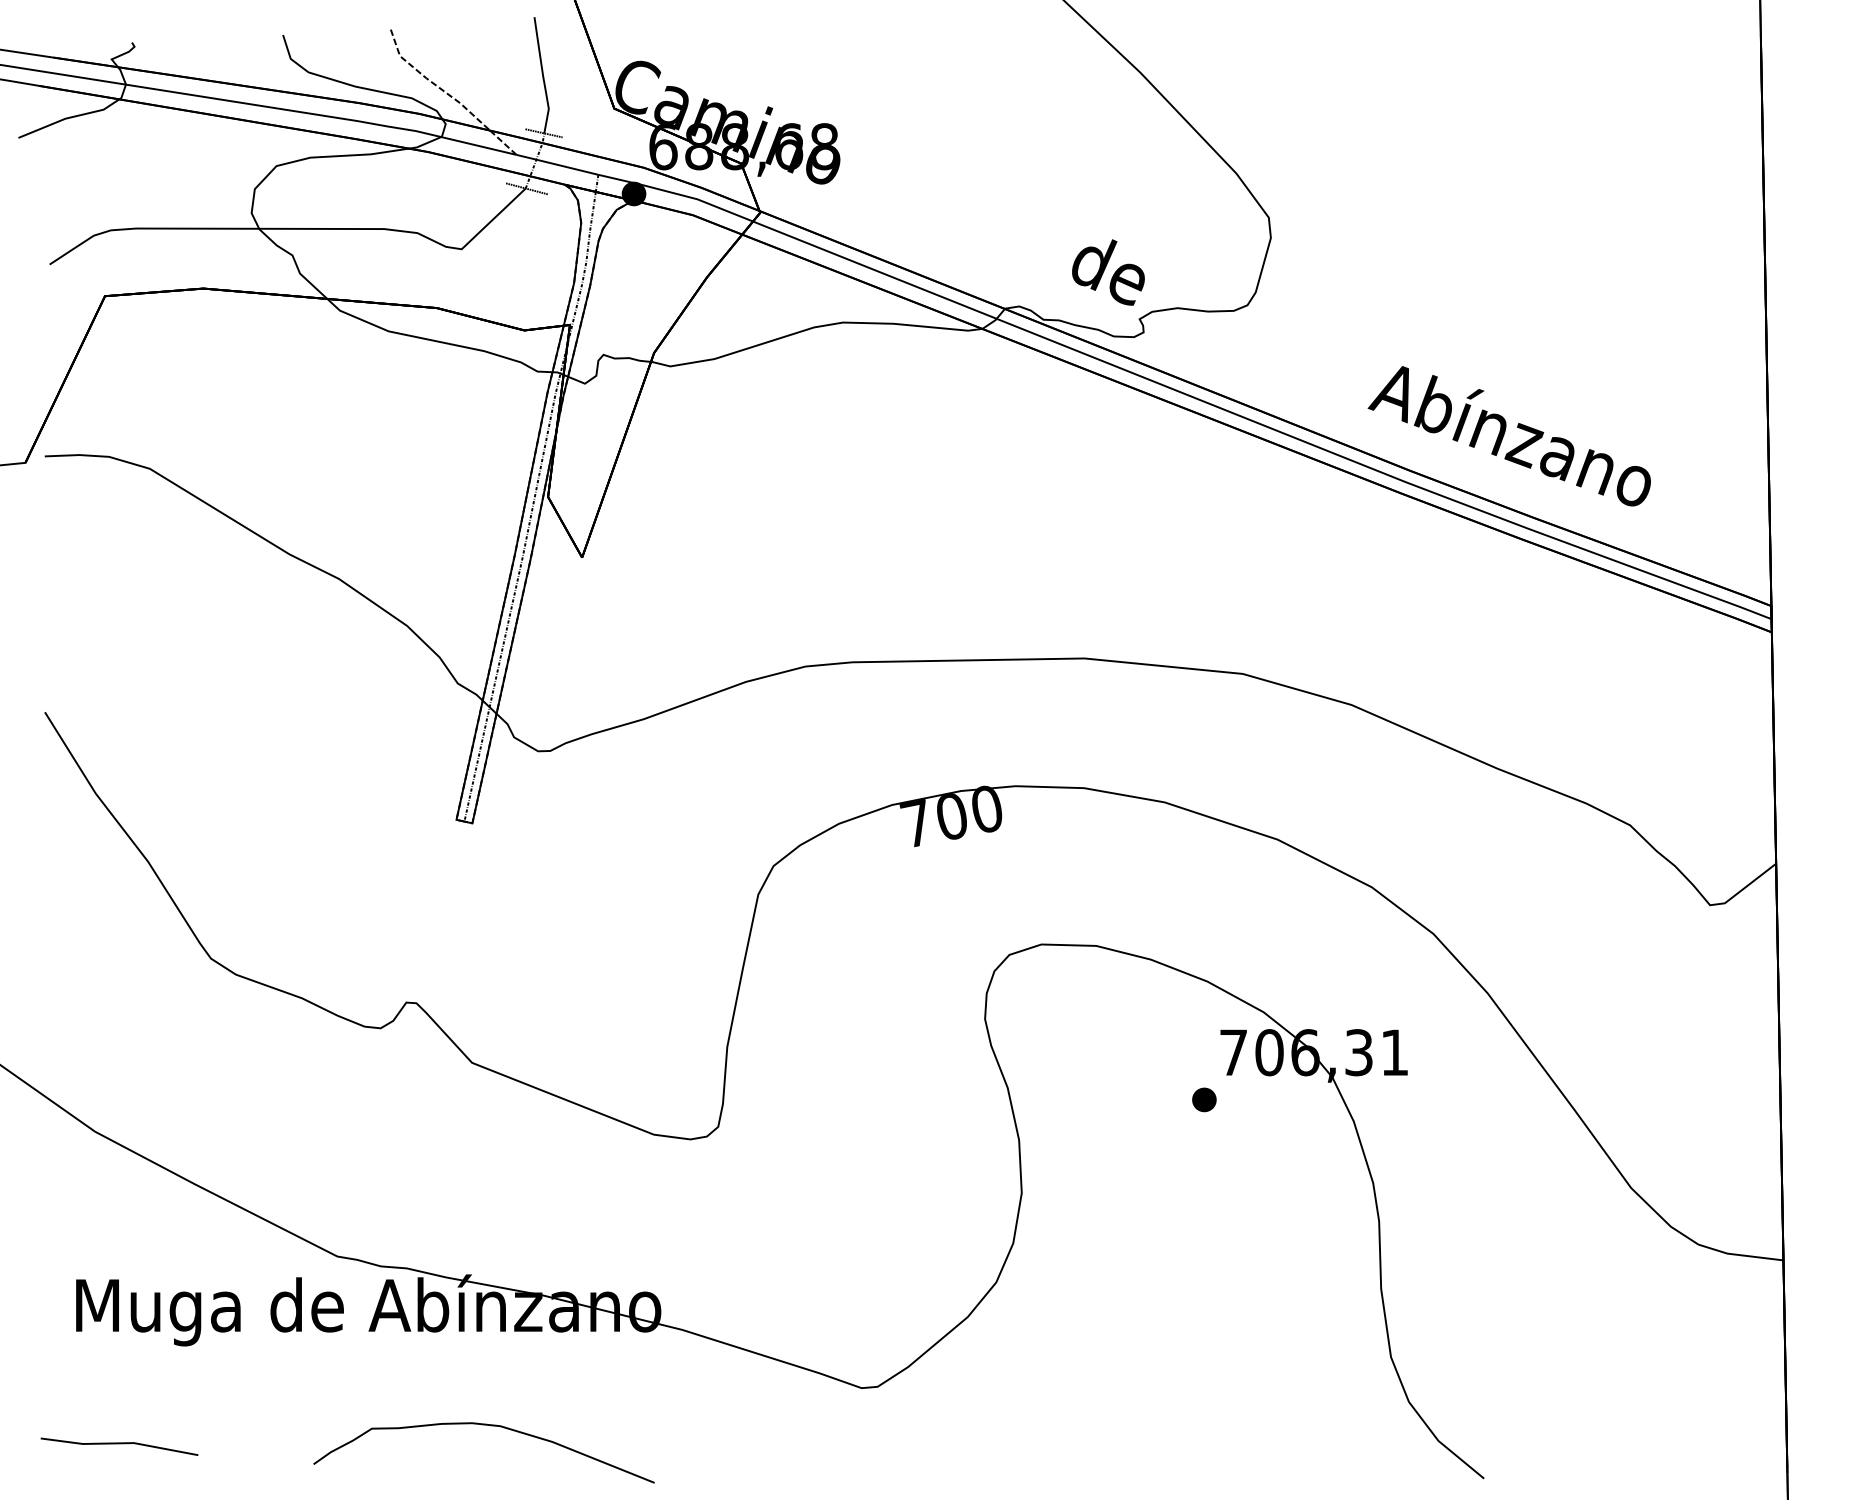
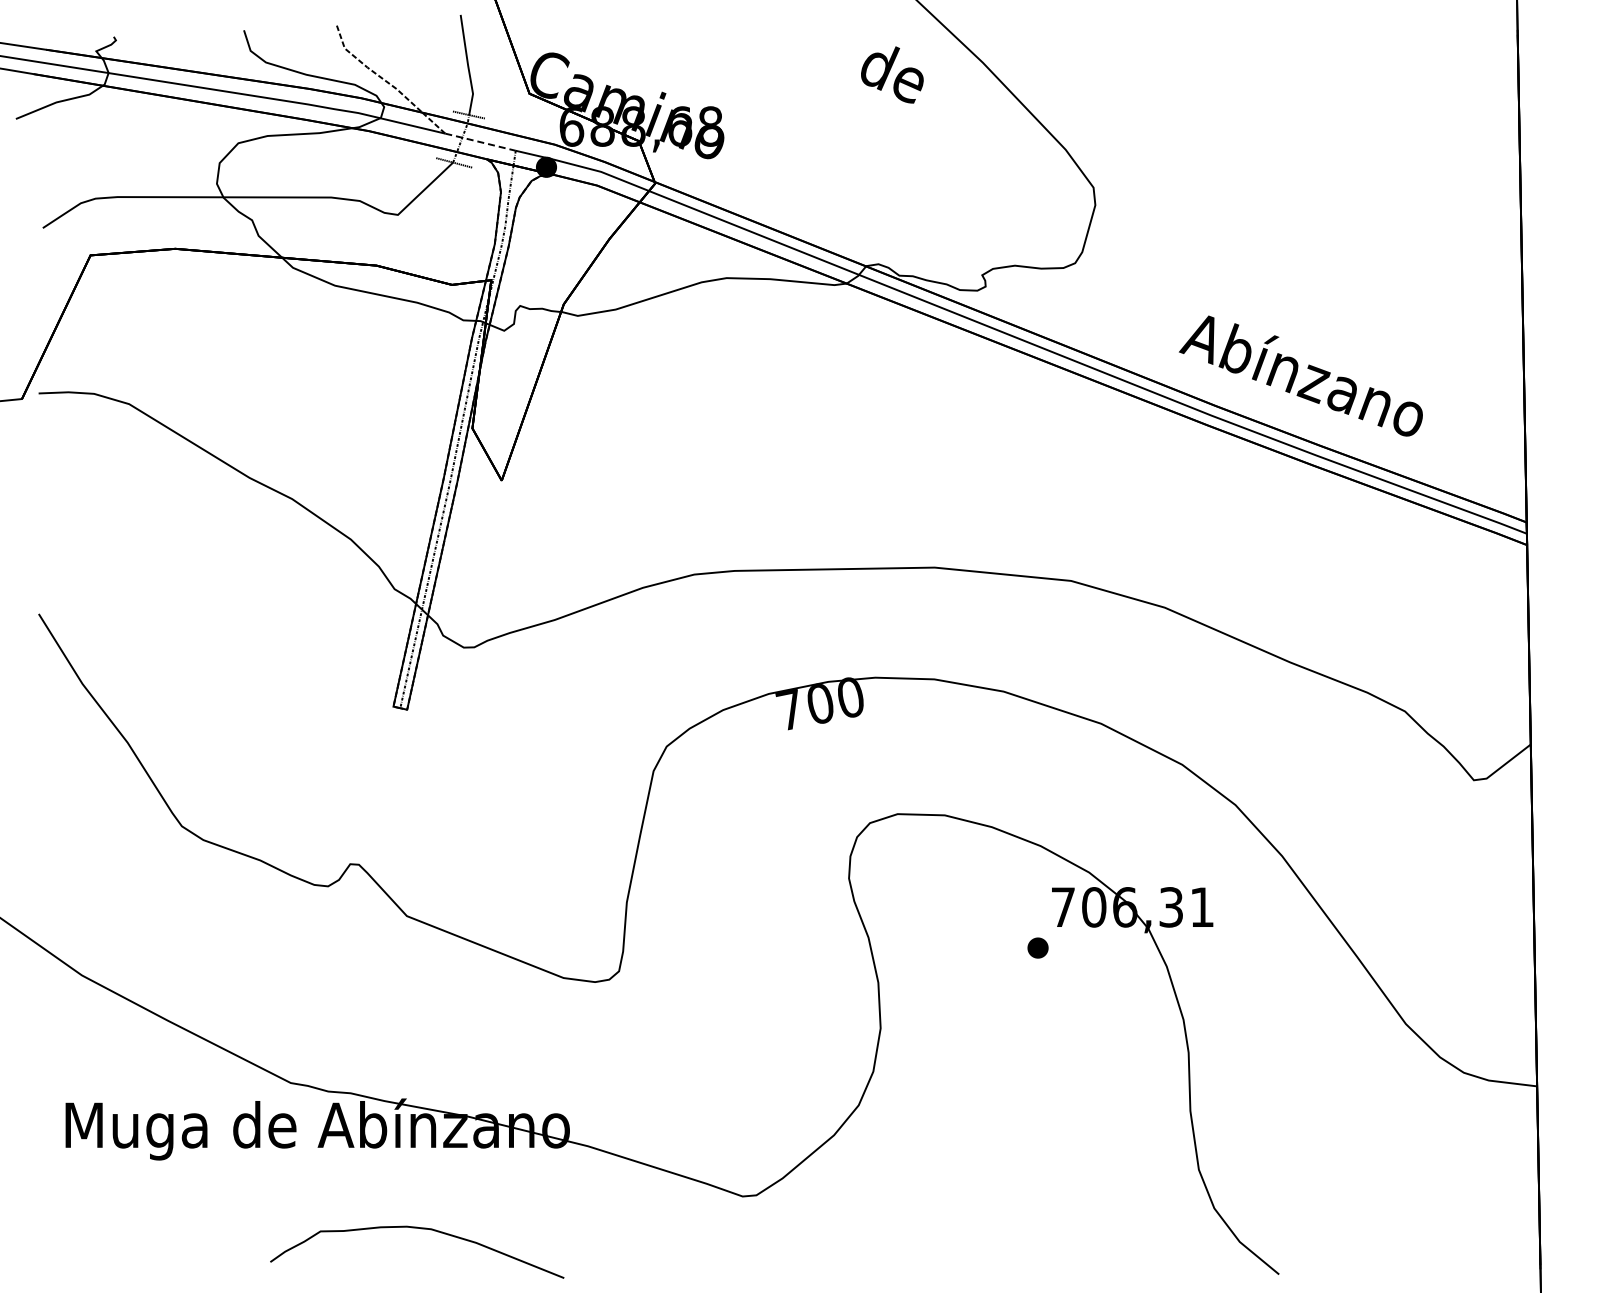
line: (556, 165) -> (479, 142), solid -> dashed
text: (1108, 271) -> (892, 74), moved
line: (118, 1443) -> (102, 1244), removed

